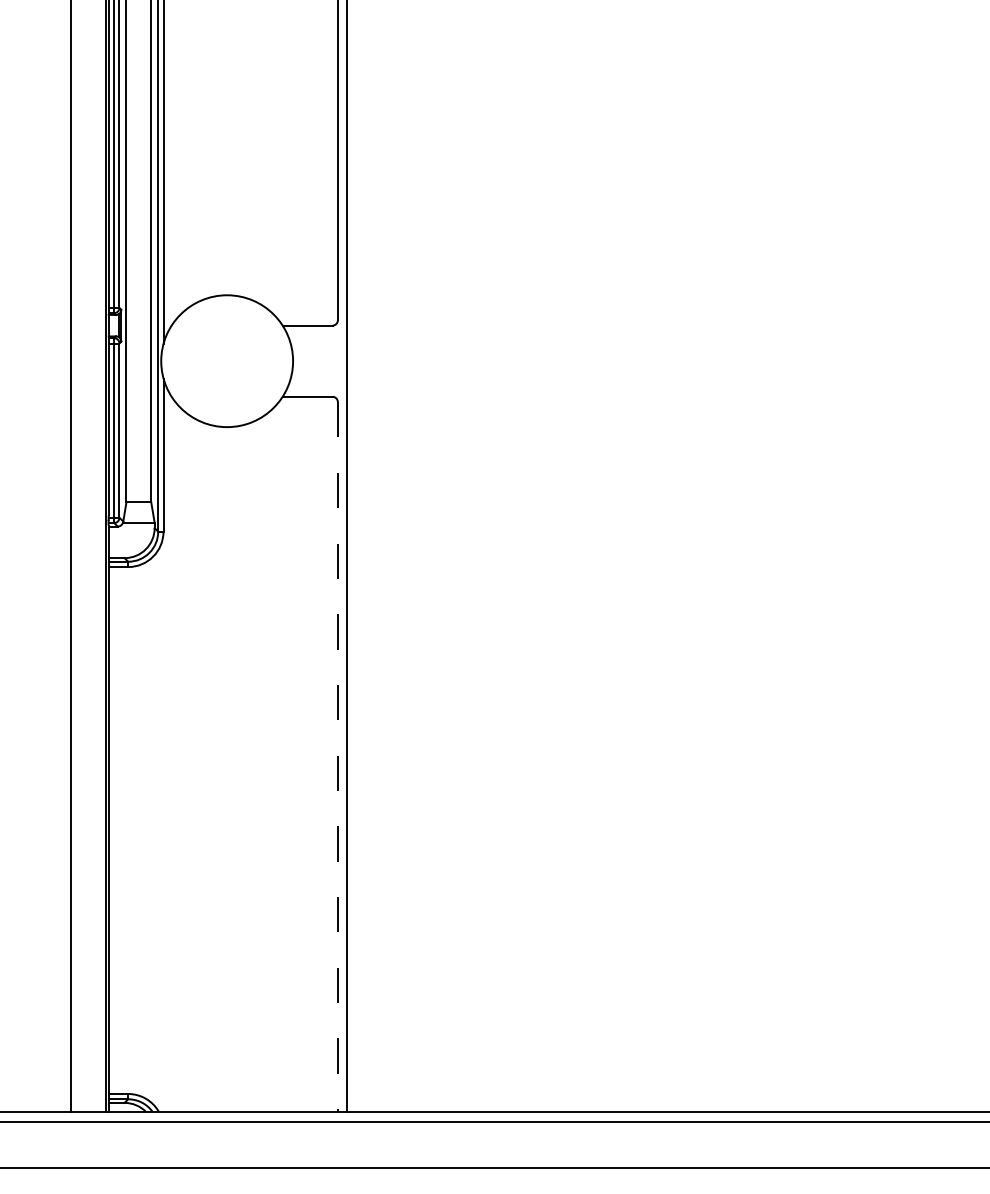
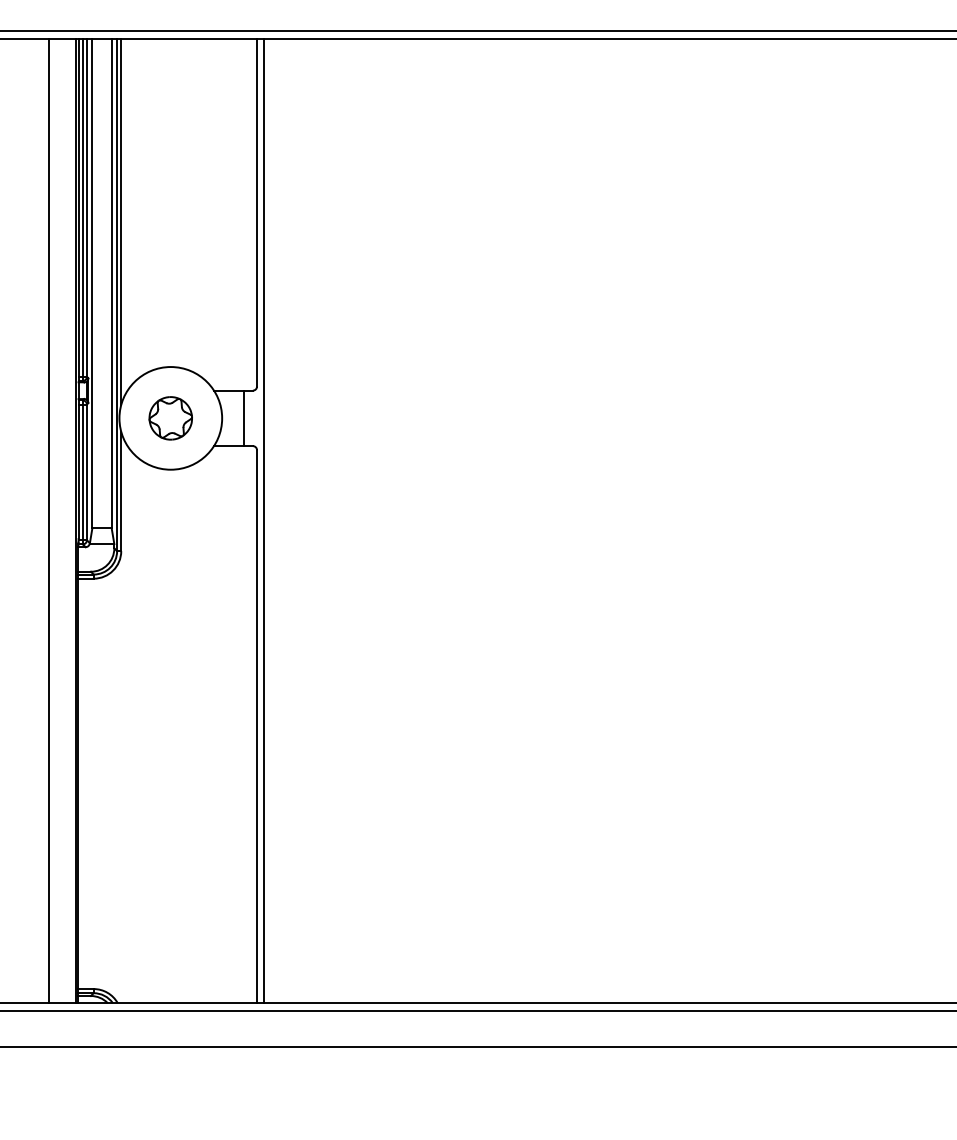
part: (226, 361) -> (170, 418), added
line: (320, 361) -> (243, 418), added
line: (338, 758) -> (257, 727), dashed -> solid

